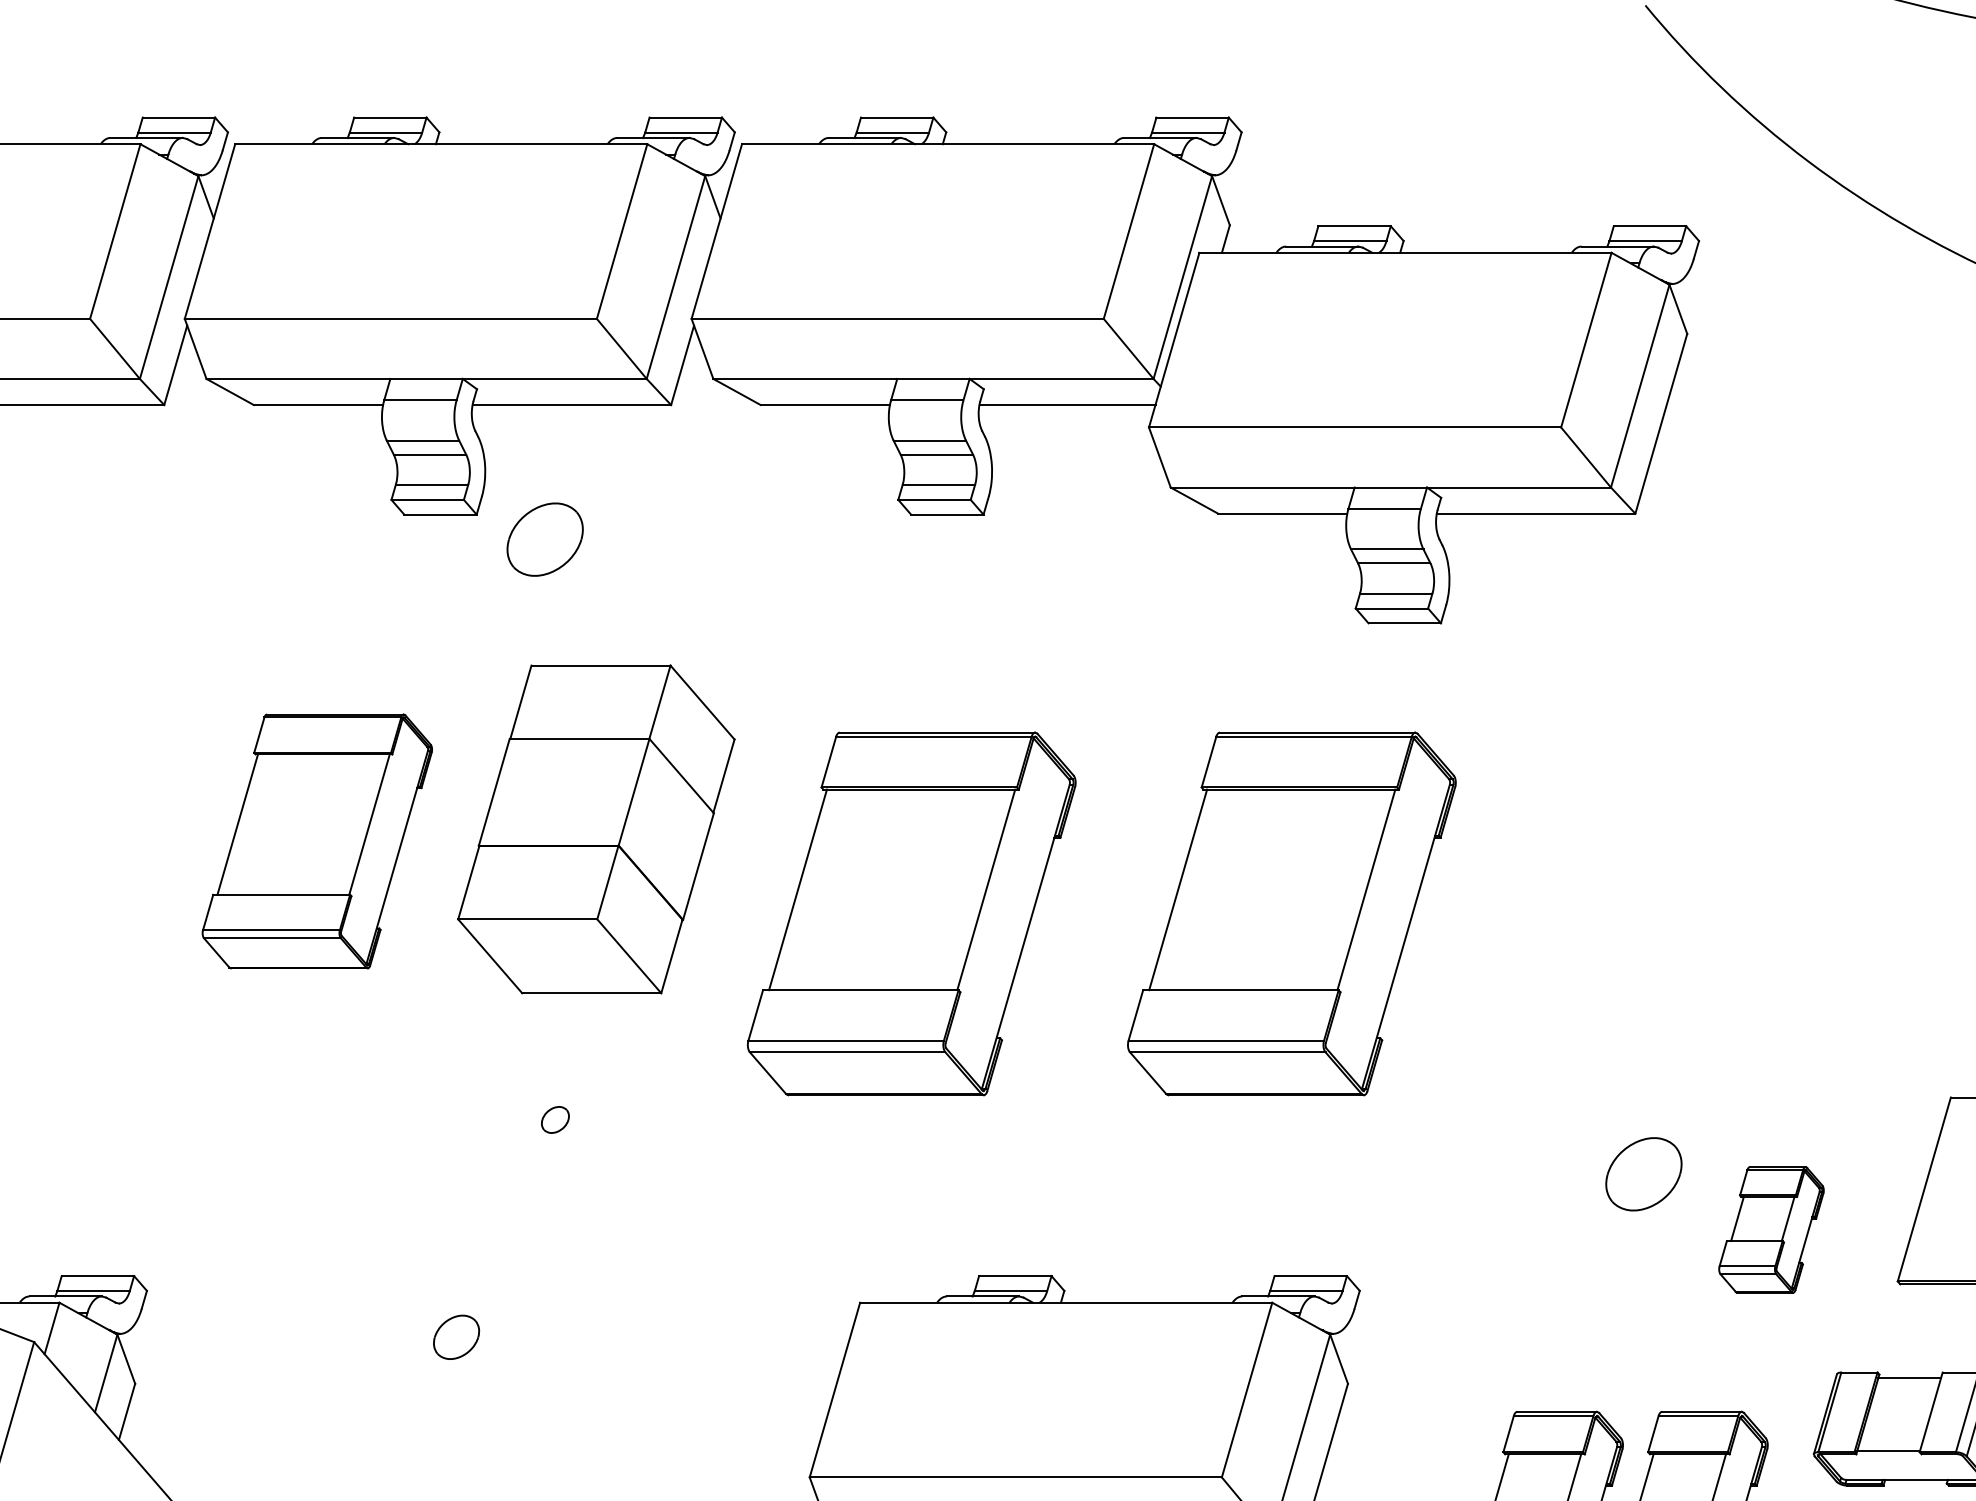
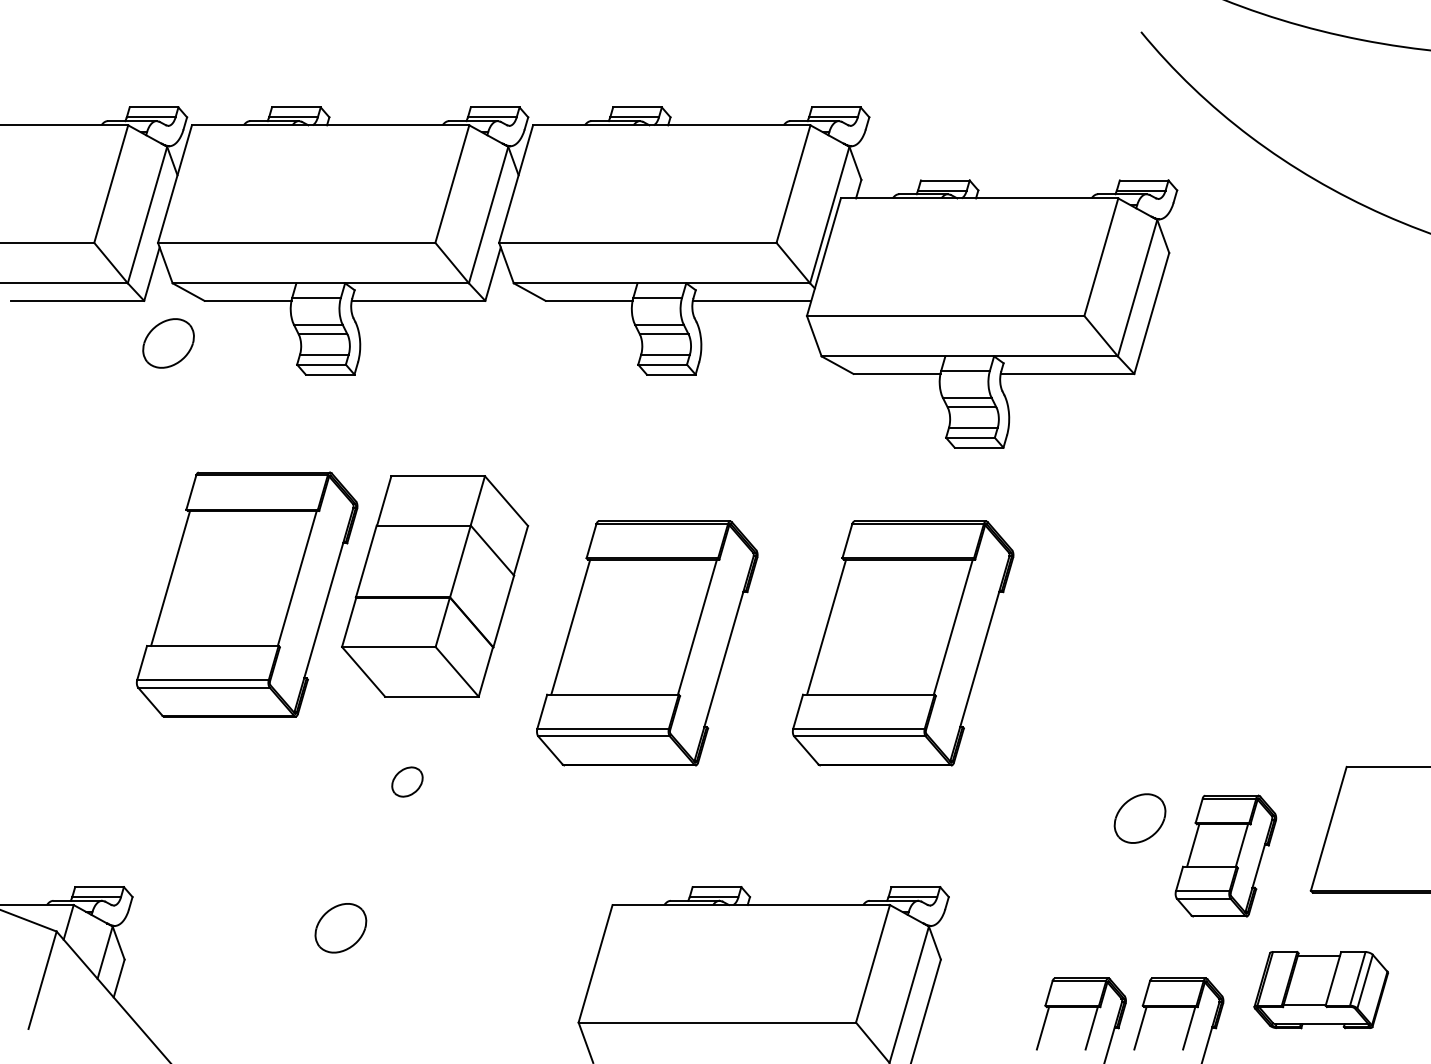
part: (545, 539) -> (168, 343), moved
part: (317, 841) -> (247, 594), size x1.43
part: (555, 1119) -> (407, 781), size x1.67
part: (1770, 1229) -> (1225, 855), size x1.43
part: (455, 1337) -> (340, 928), size x1.67

